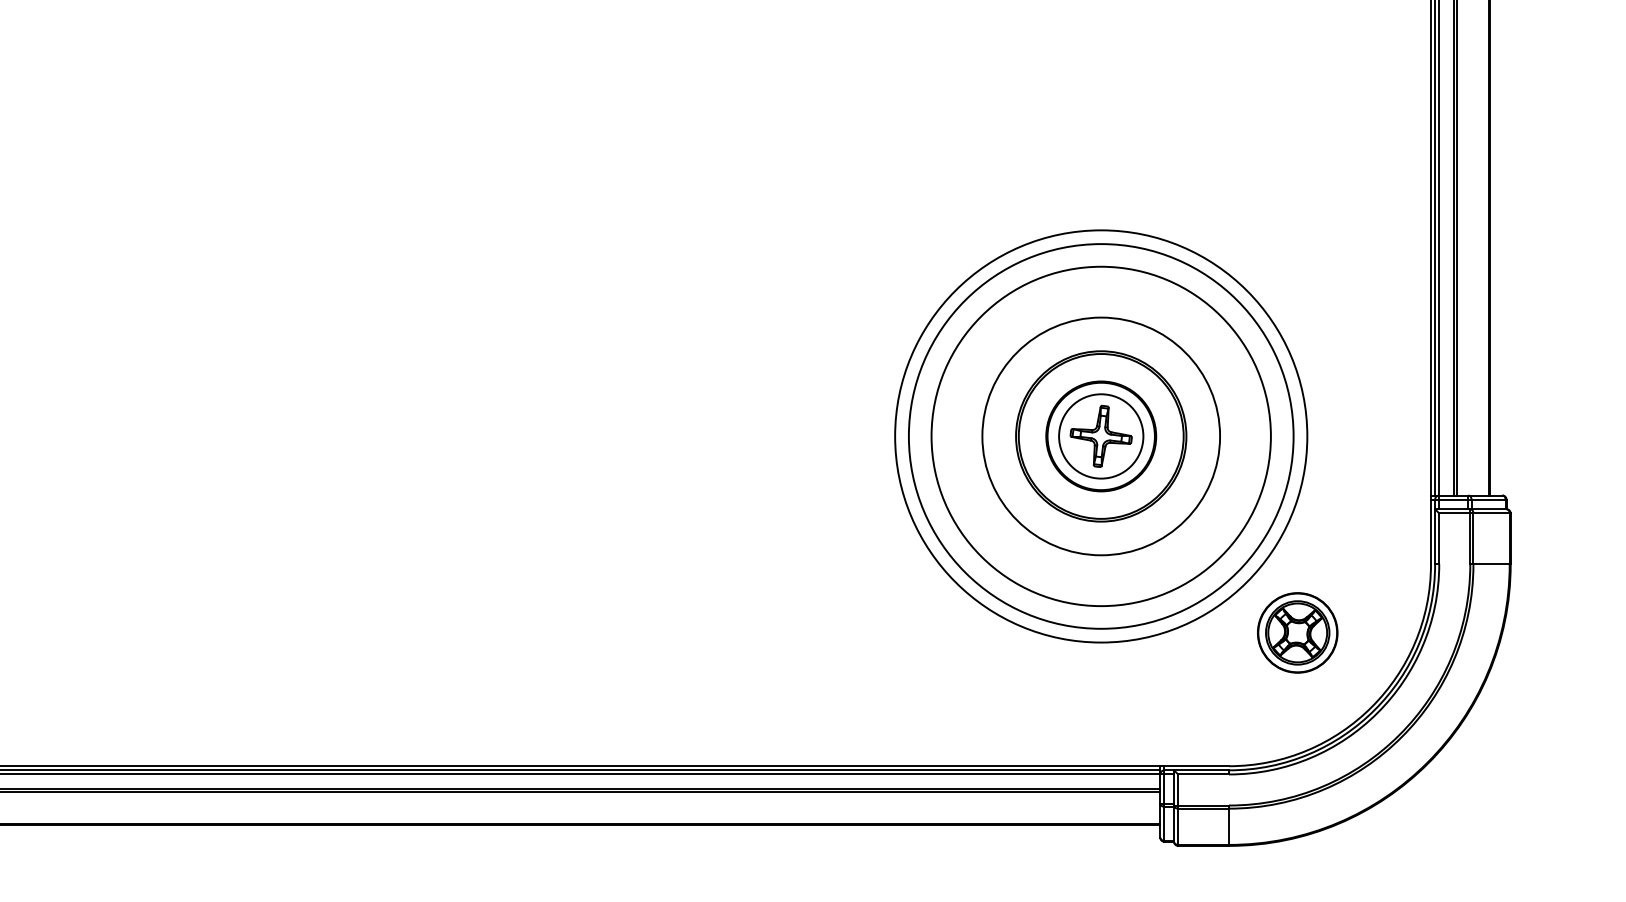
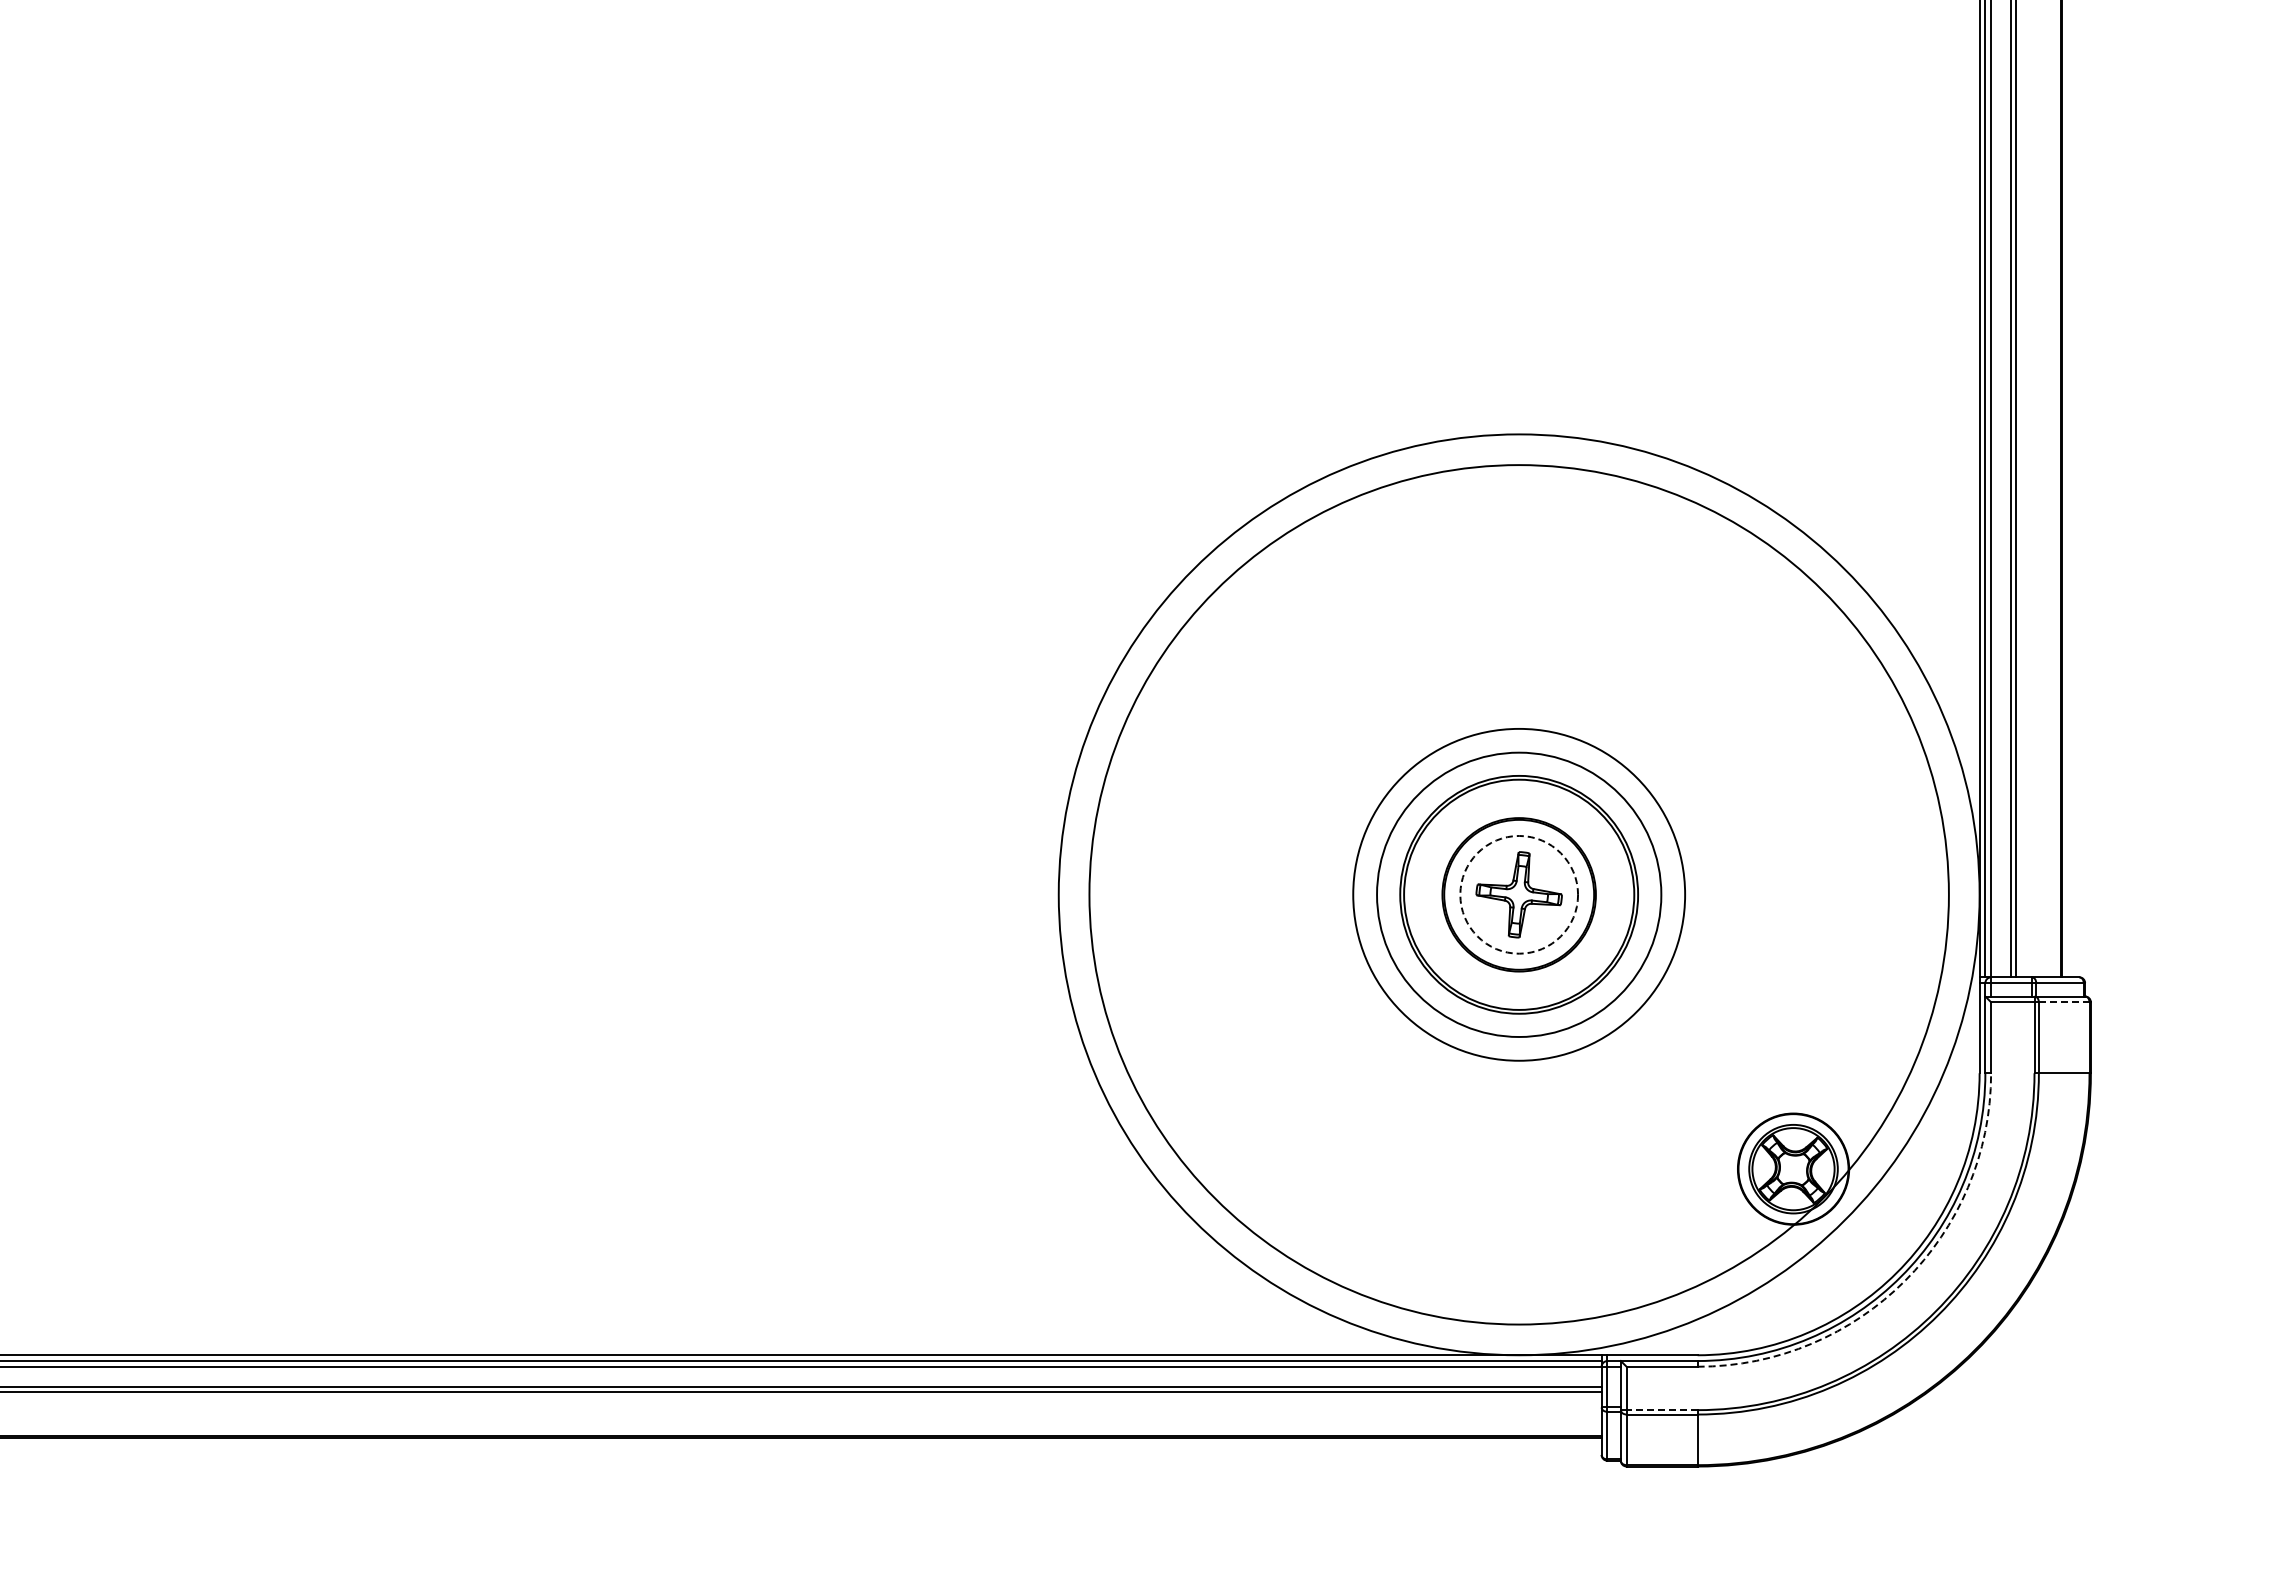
circle: (1100, 436) -> (1518, 894), size x1.6
circle: (1100, 436) -> (1518, 894), size x1.6
circle: (1101, 436) -> (1519, 894), size x0.6
circle: (1101, 436) -> (1519, 894), solid -> dashed
line: (1491, 513) -> (2064, 1002), solid -> dashed
arc: (1377, 712) -> (1905, 1280), solid -> dashed
line: (1203, 805) -> (1661, 1410), solid -> dashed

